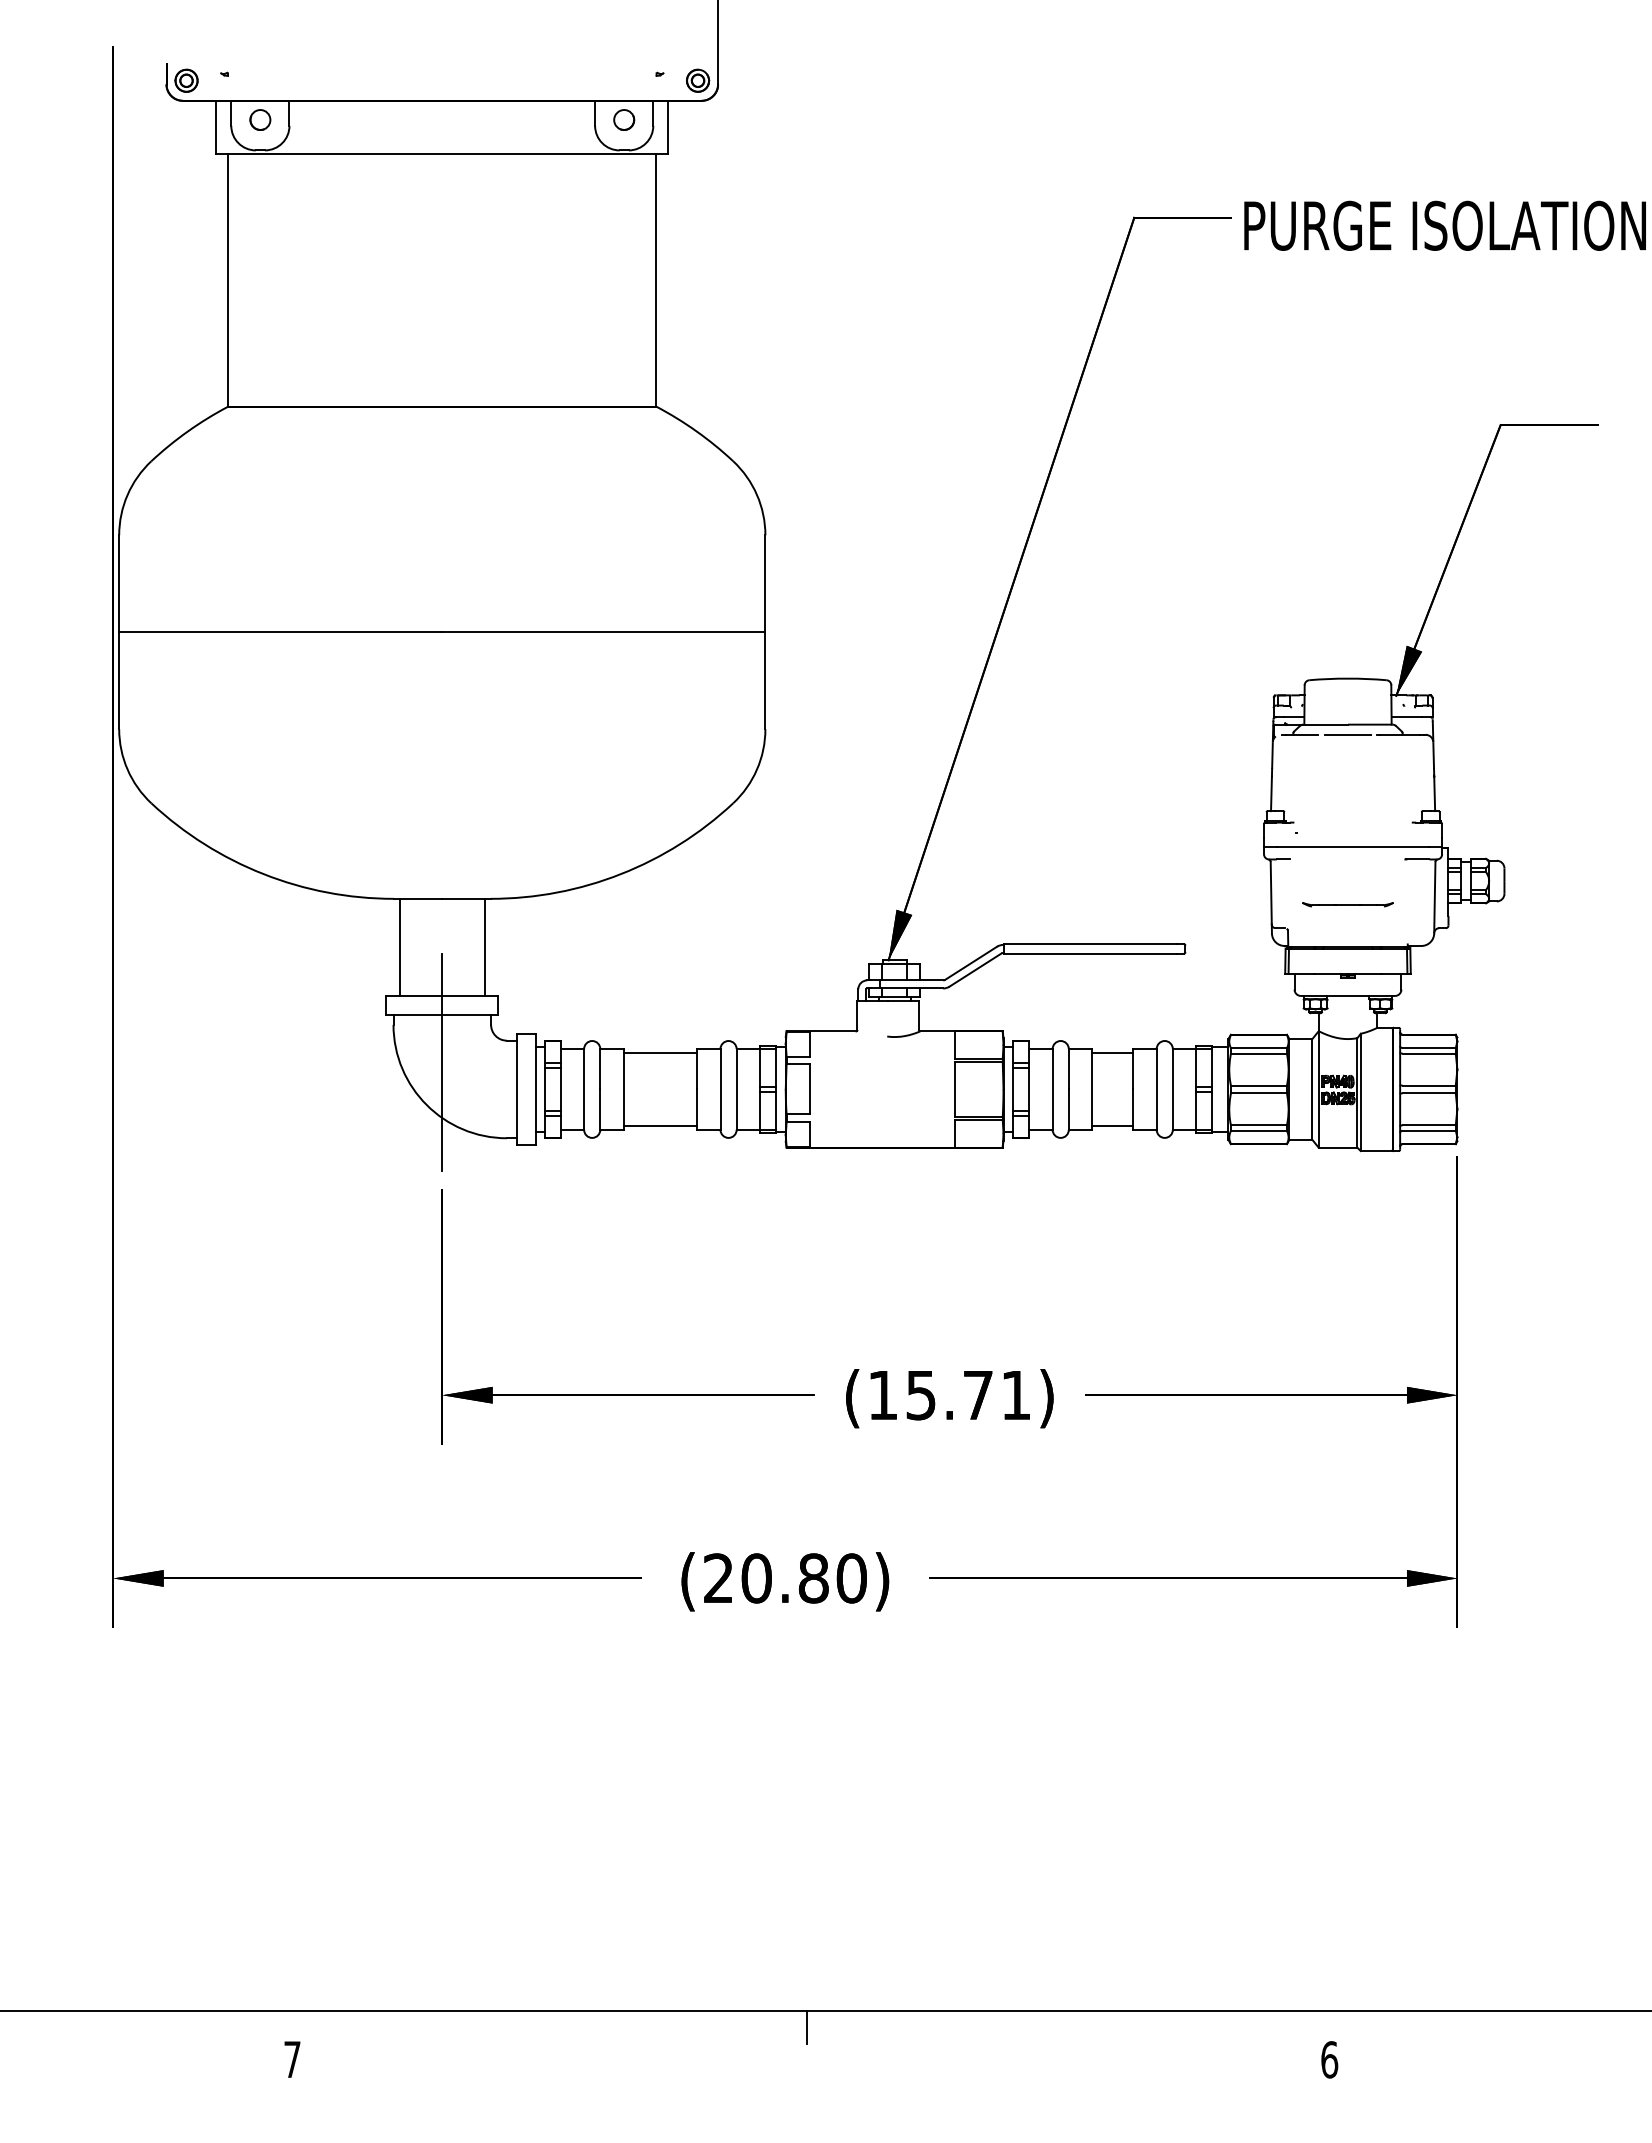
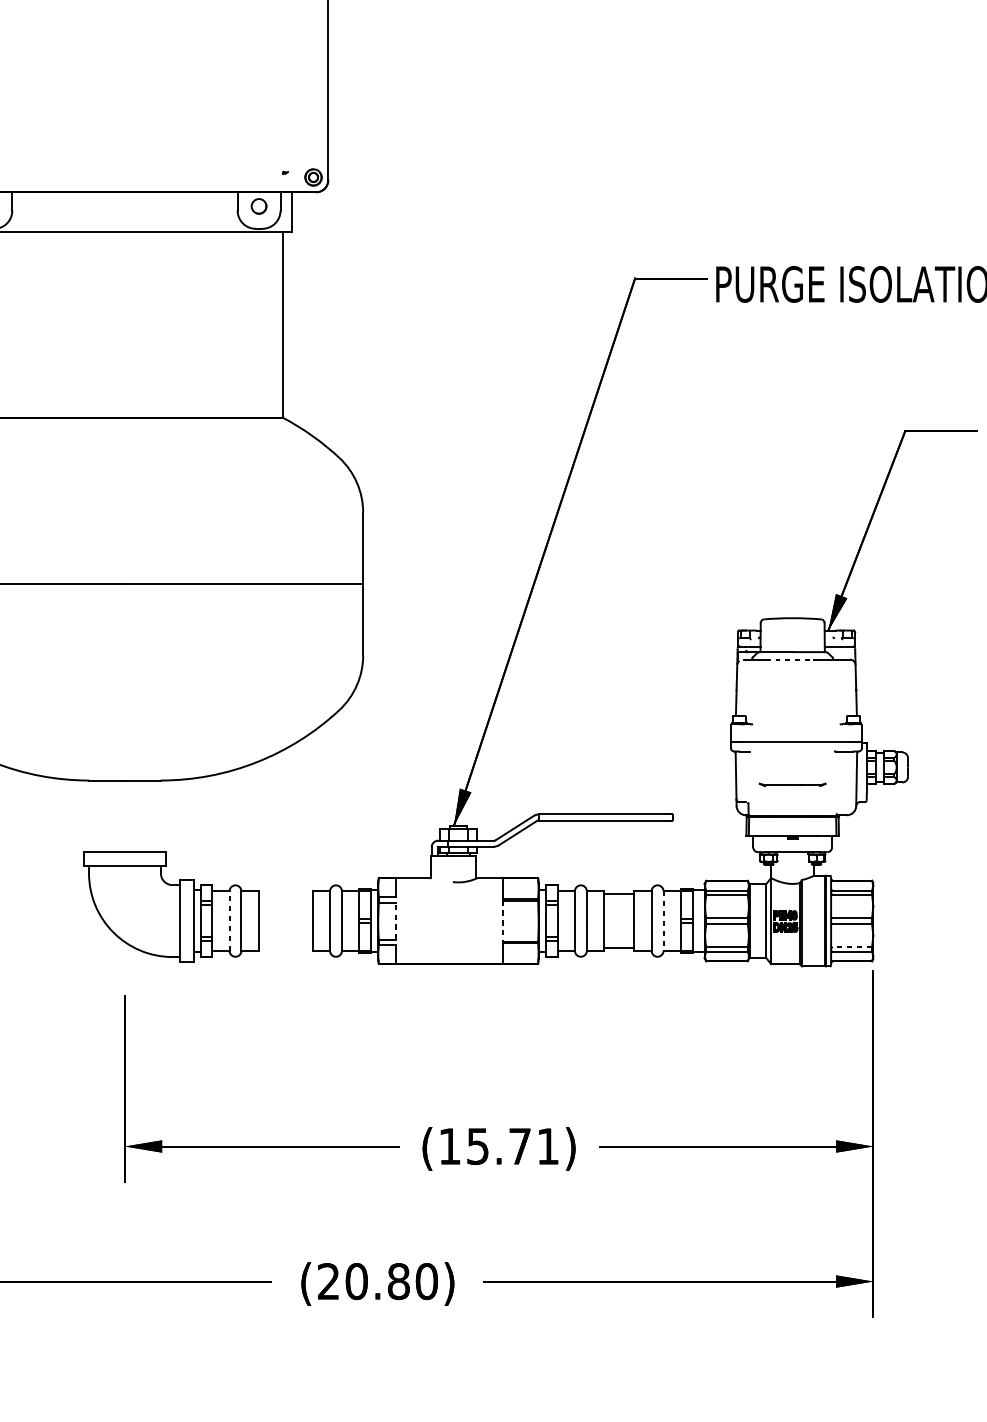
line: (1347, 734) -> (792, 659), solid -> dashed
line: (399, 946) -> (93, 815), removed
line: (484, 946) -> (156, 815), removed
line: (660, 1052) -> (285, 893), removed
line: (442, 1062) -> (125, 901), removed
line: (584, 1088) -> (229, 920), solid -> dashed
line: (809, 1088) -> (395, 920), solid -> dashed
line: (955, 1089) -> (503, 921), solid -> dashed
line: (1172, 1089) -> (663, 921), solid -> dashed
line: (660, 1125) -> (285, 947), removed
line: (1429, 1125) -> (852, 947), solid -> dashed

